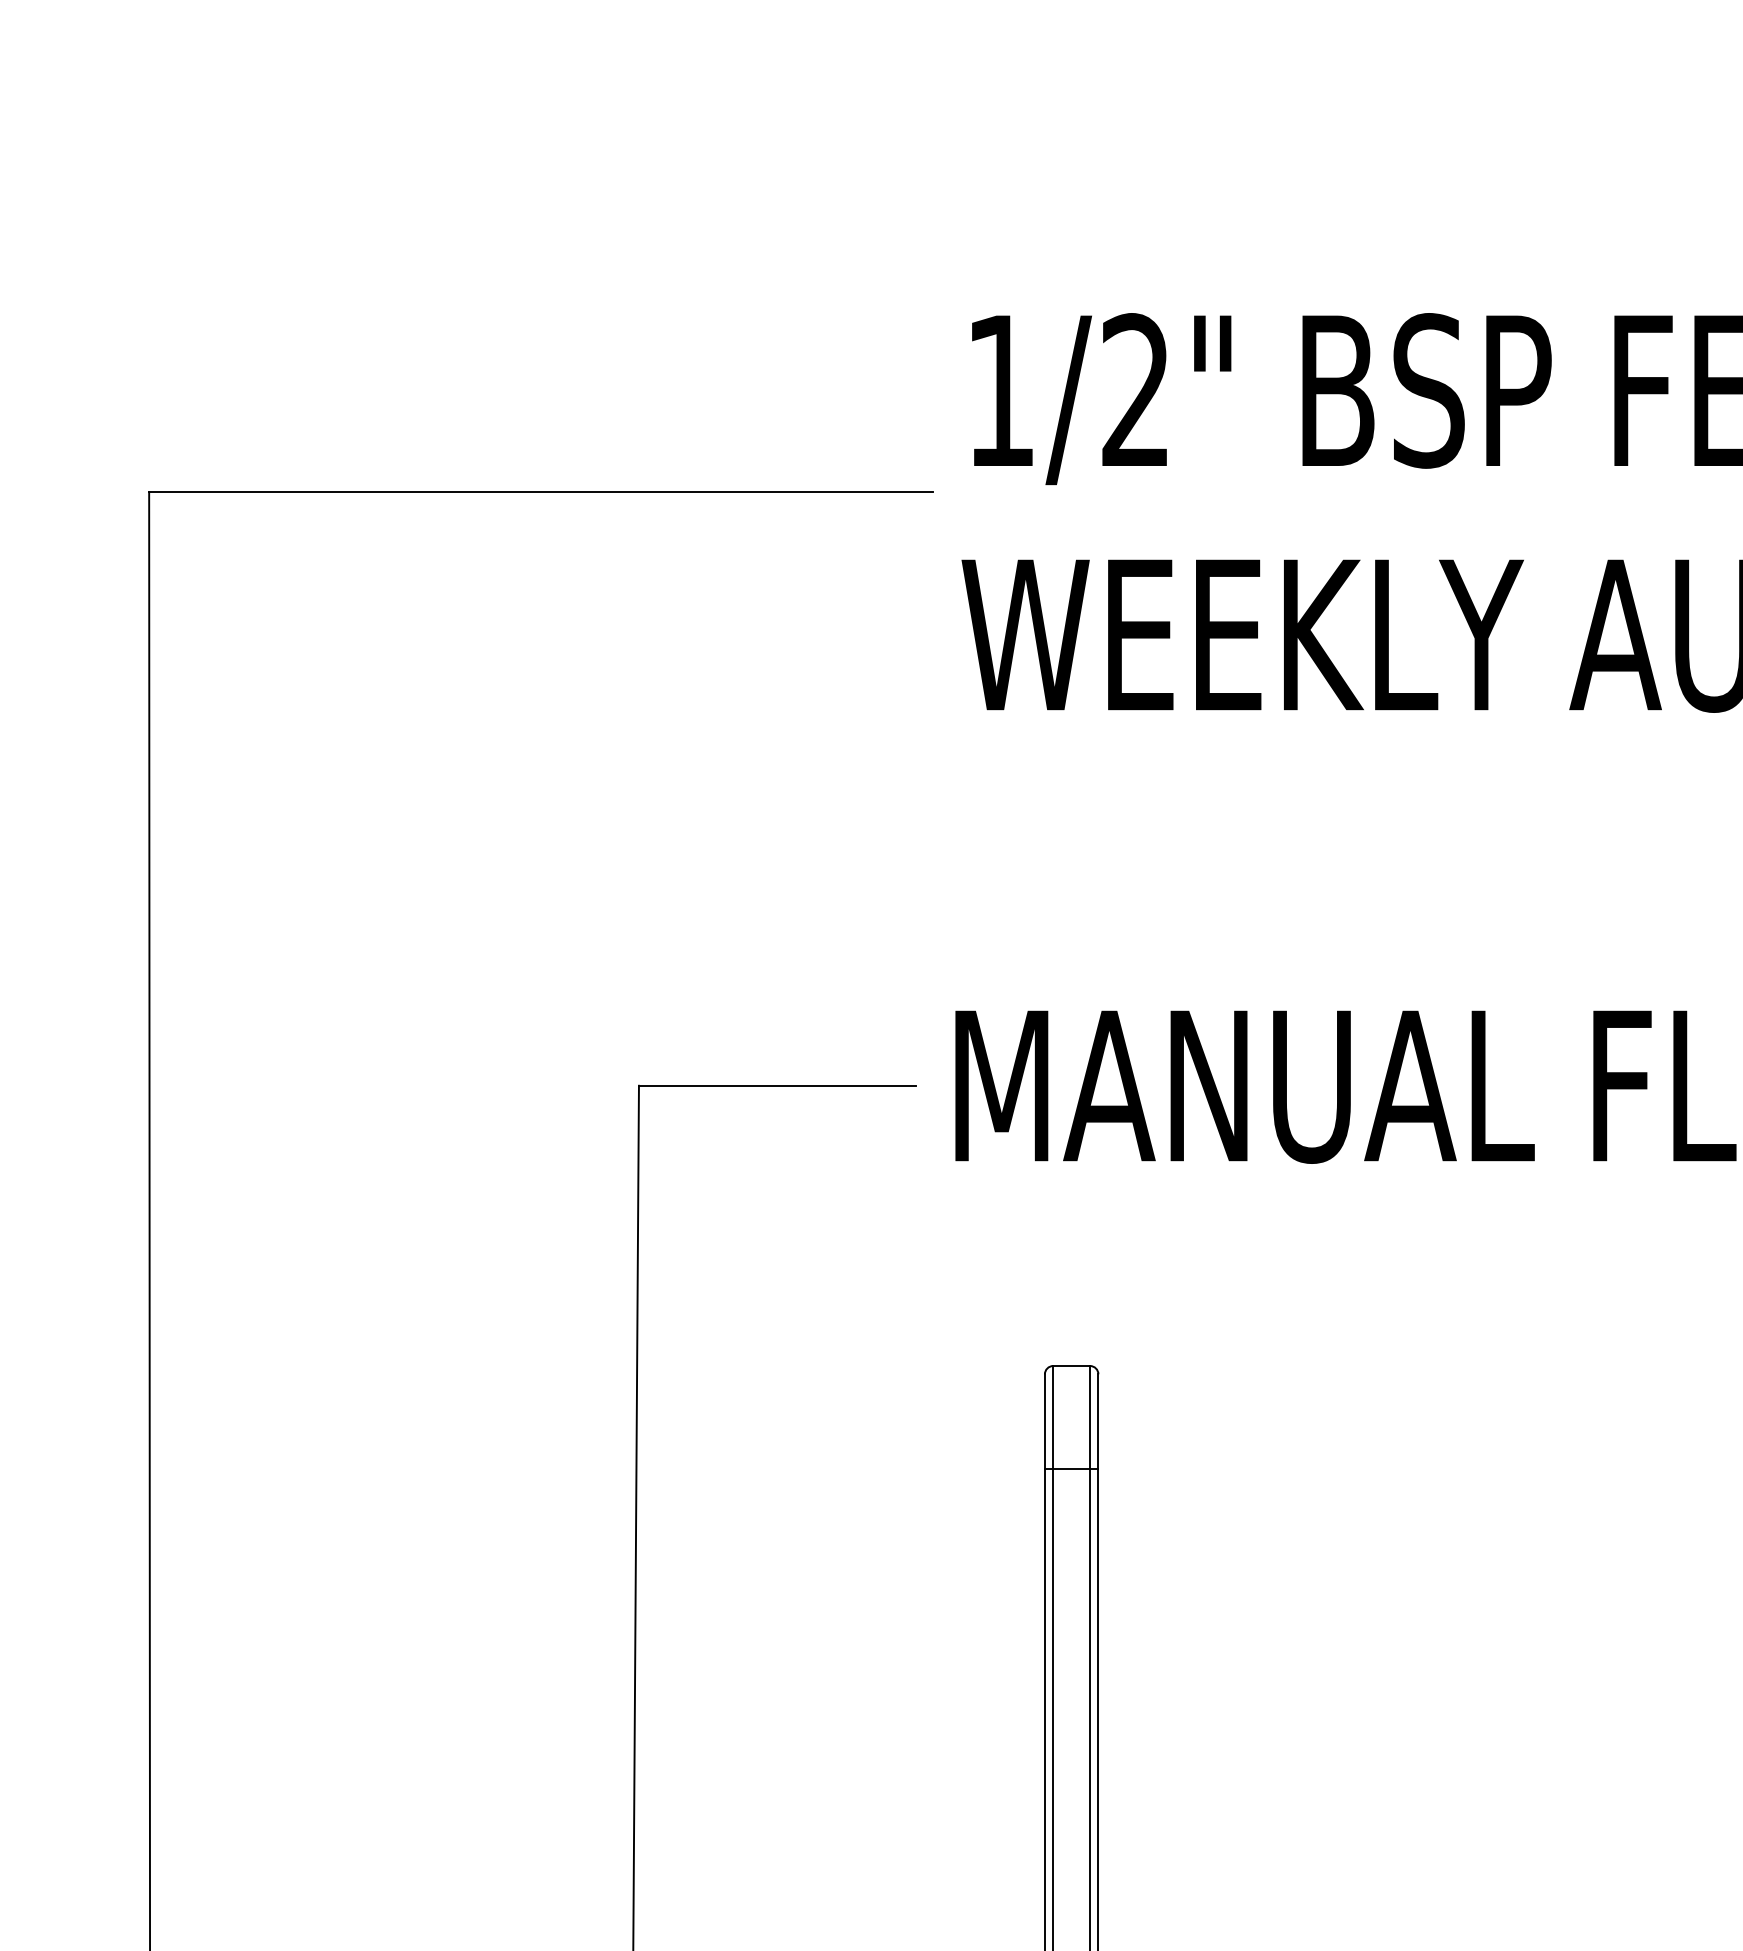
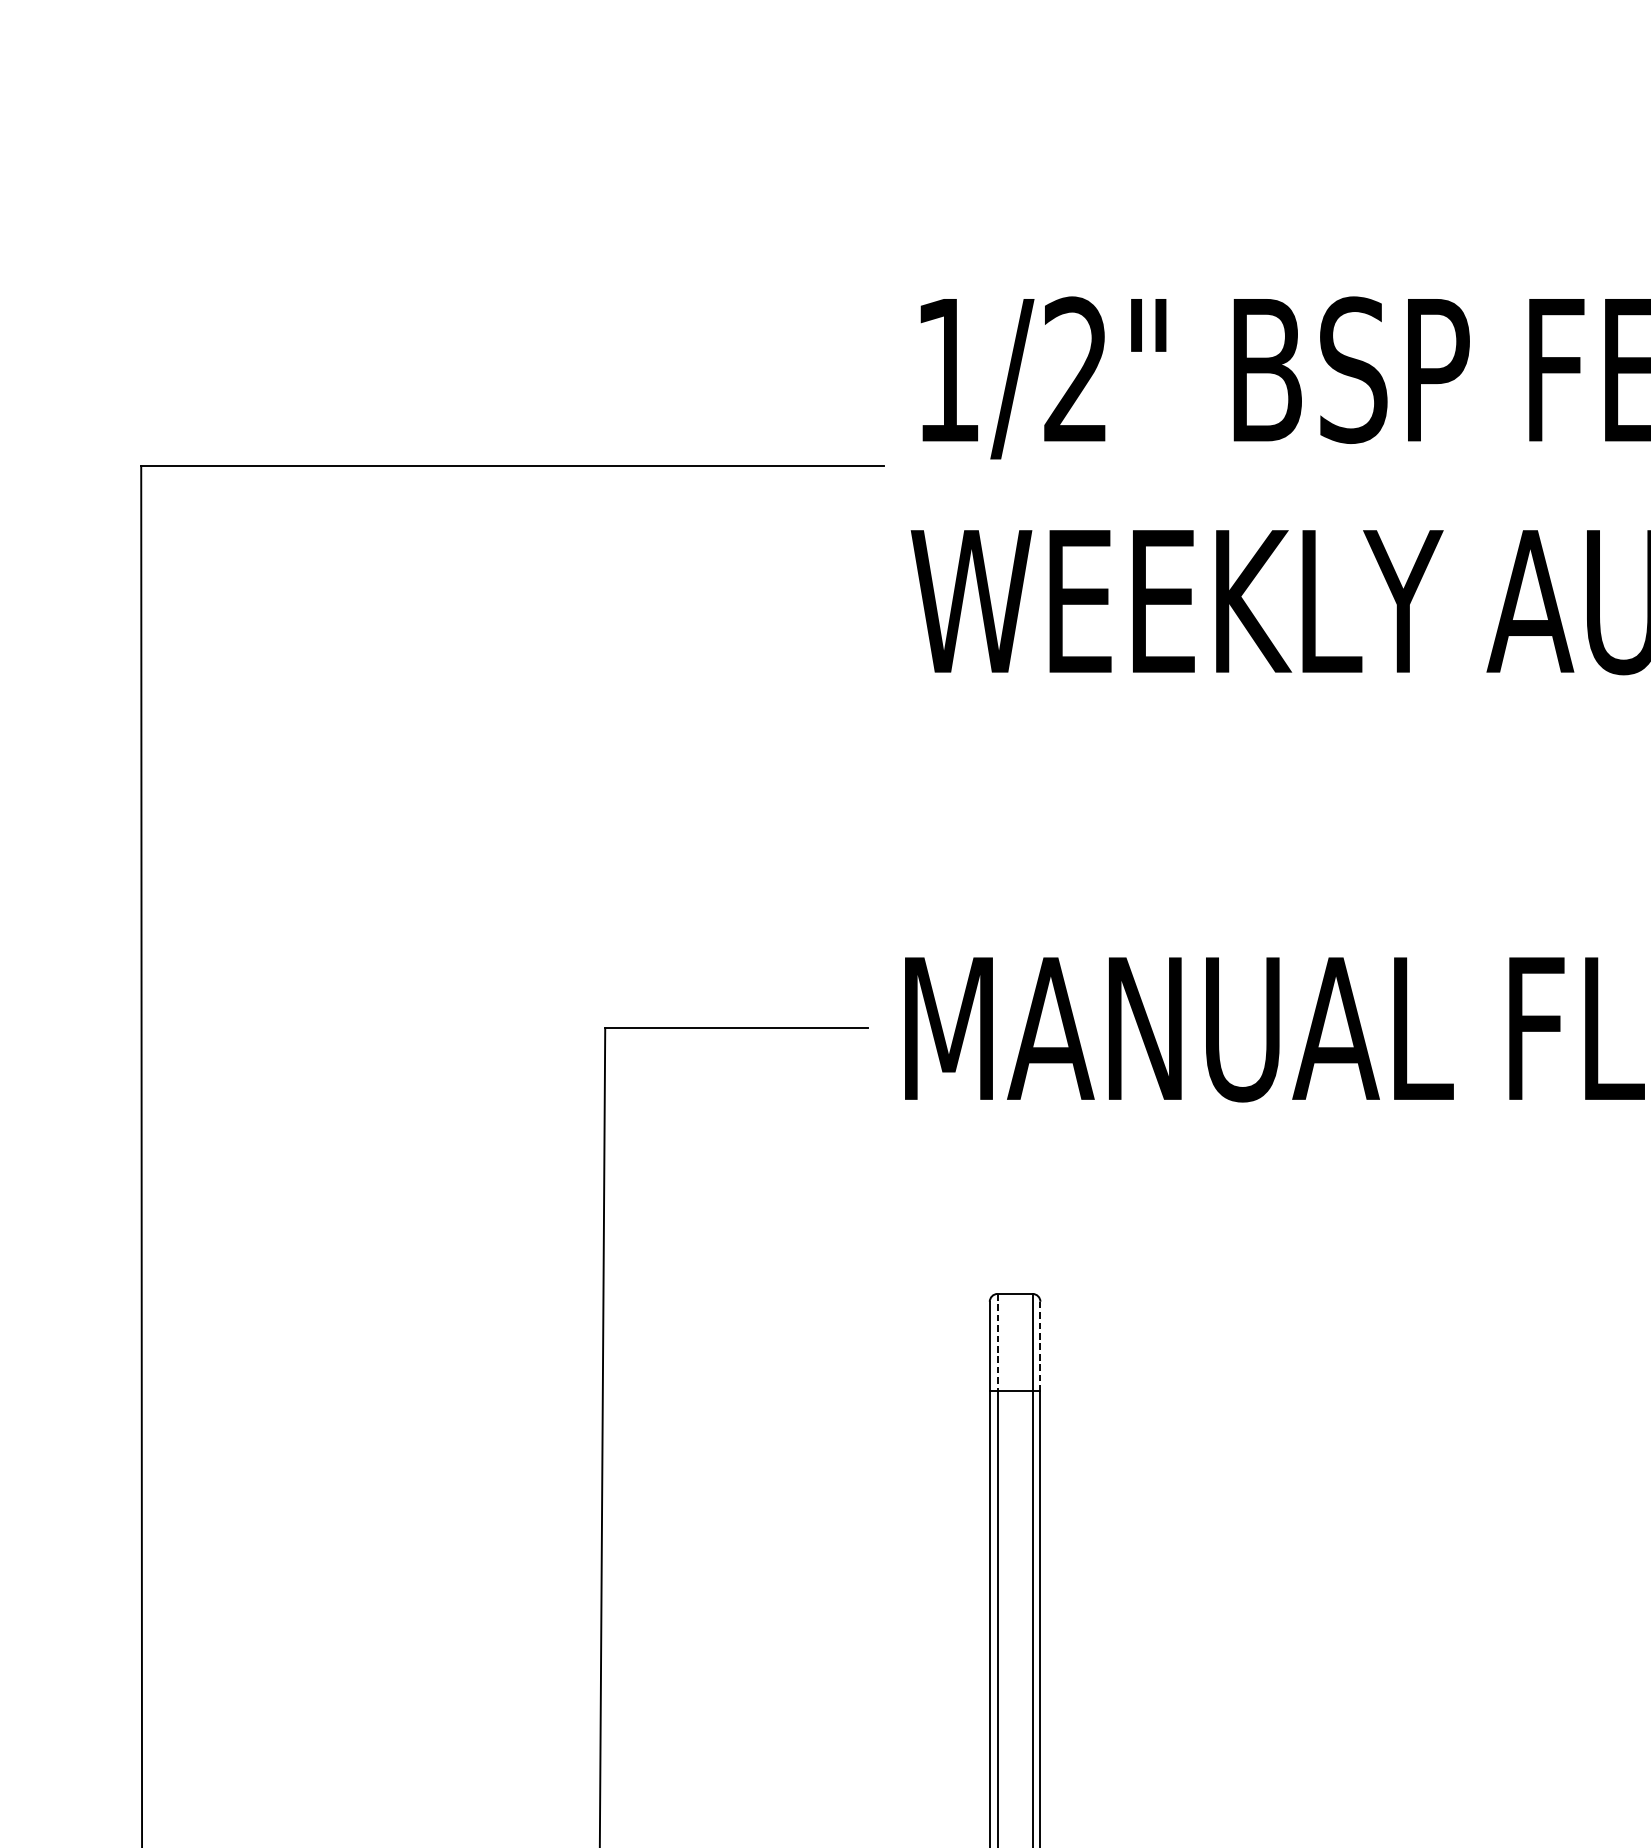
line: (1053, 1417) -> (997, 1342), solid -> dashed
line: (1098, 1421) -> (1040, 1346), solid -> dashed

